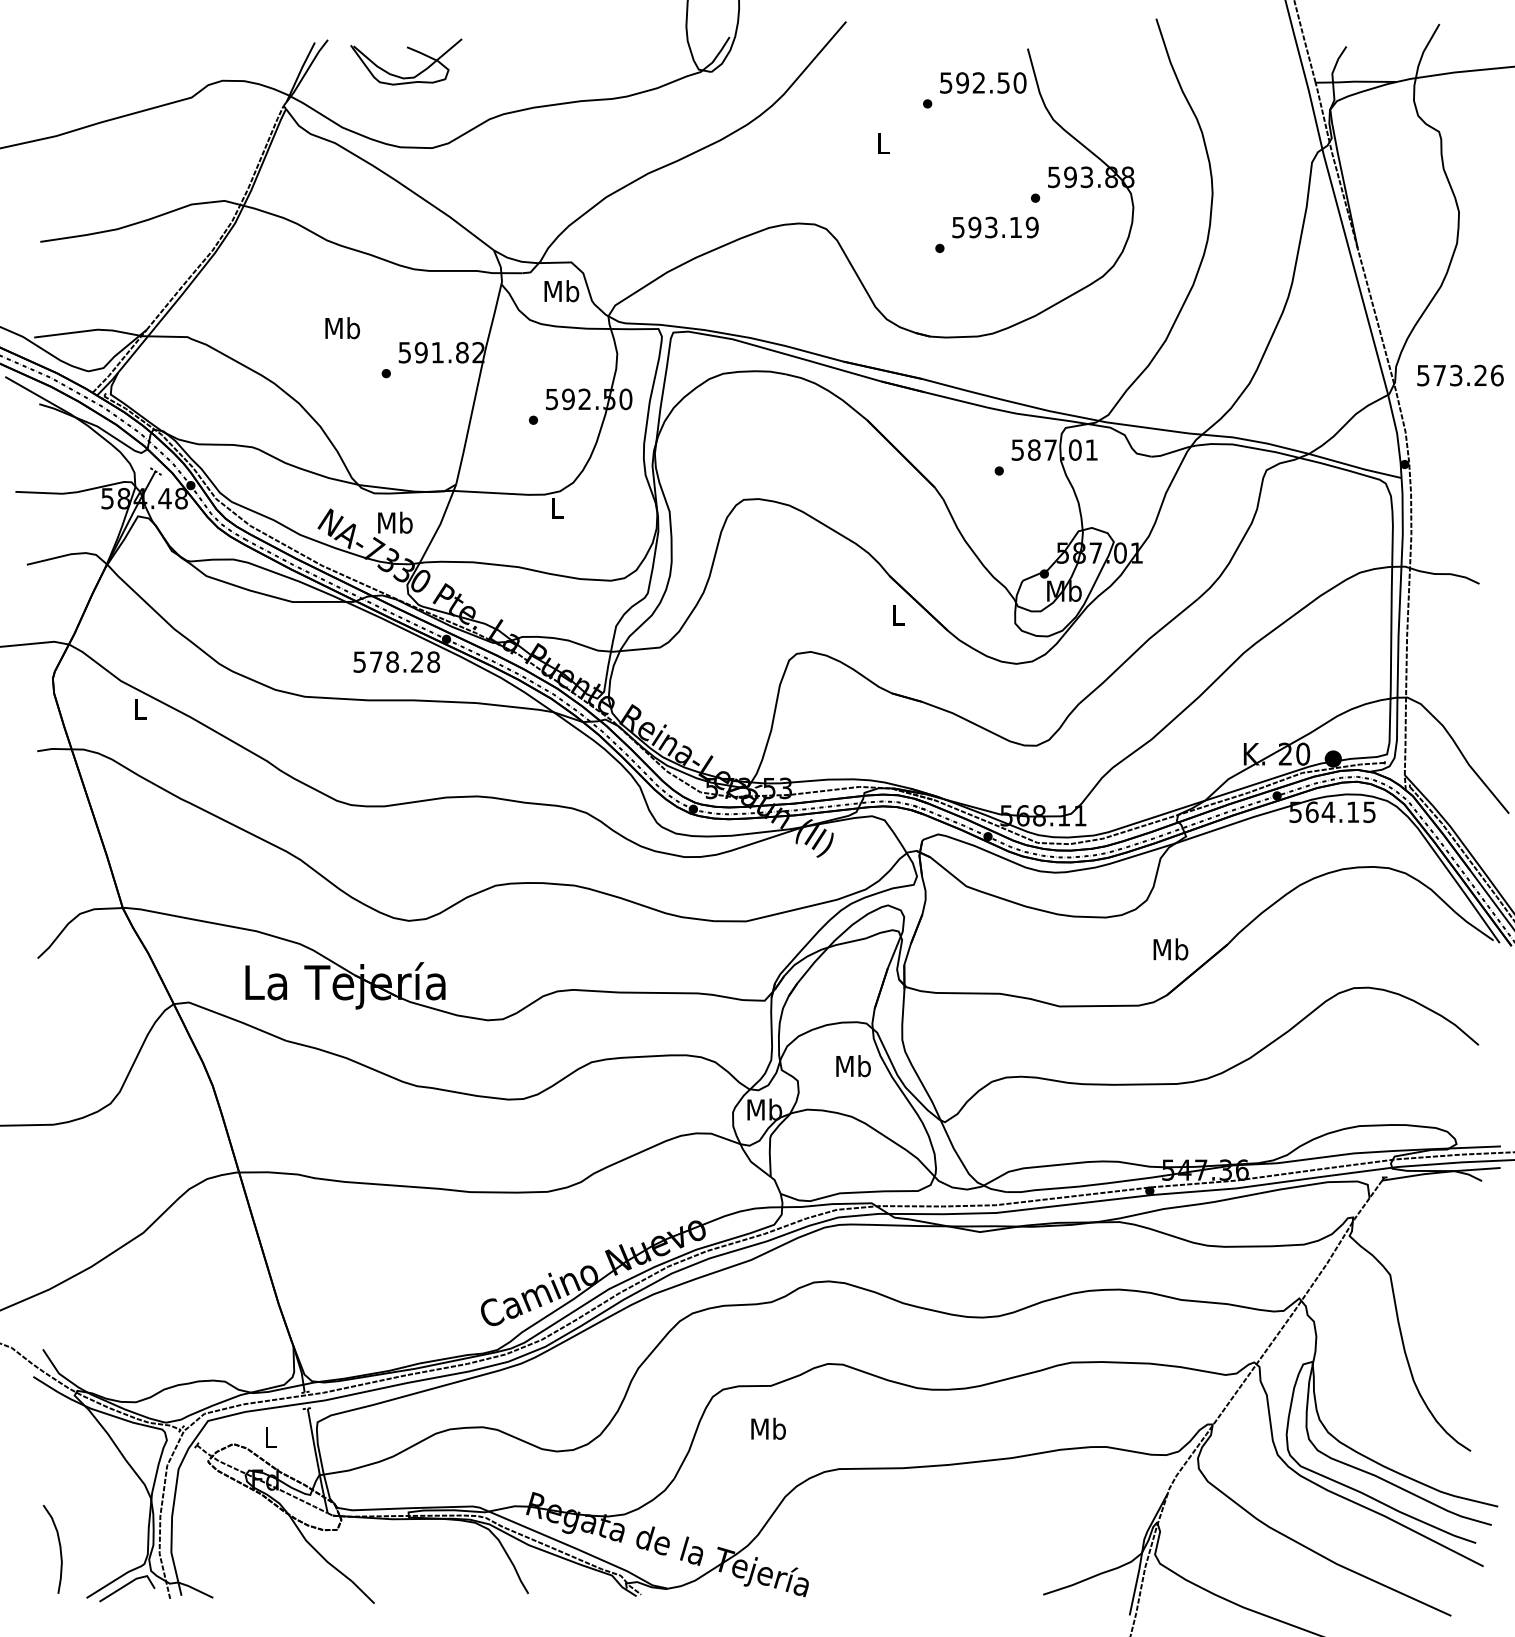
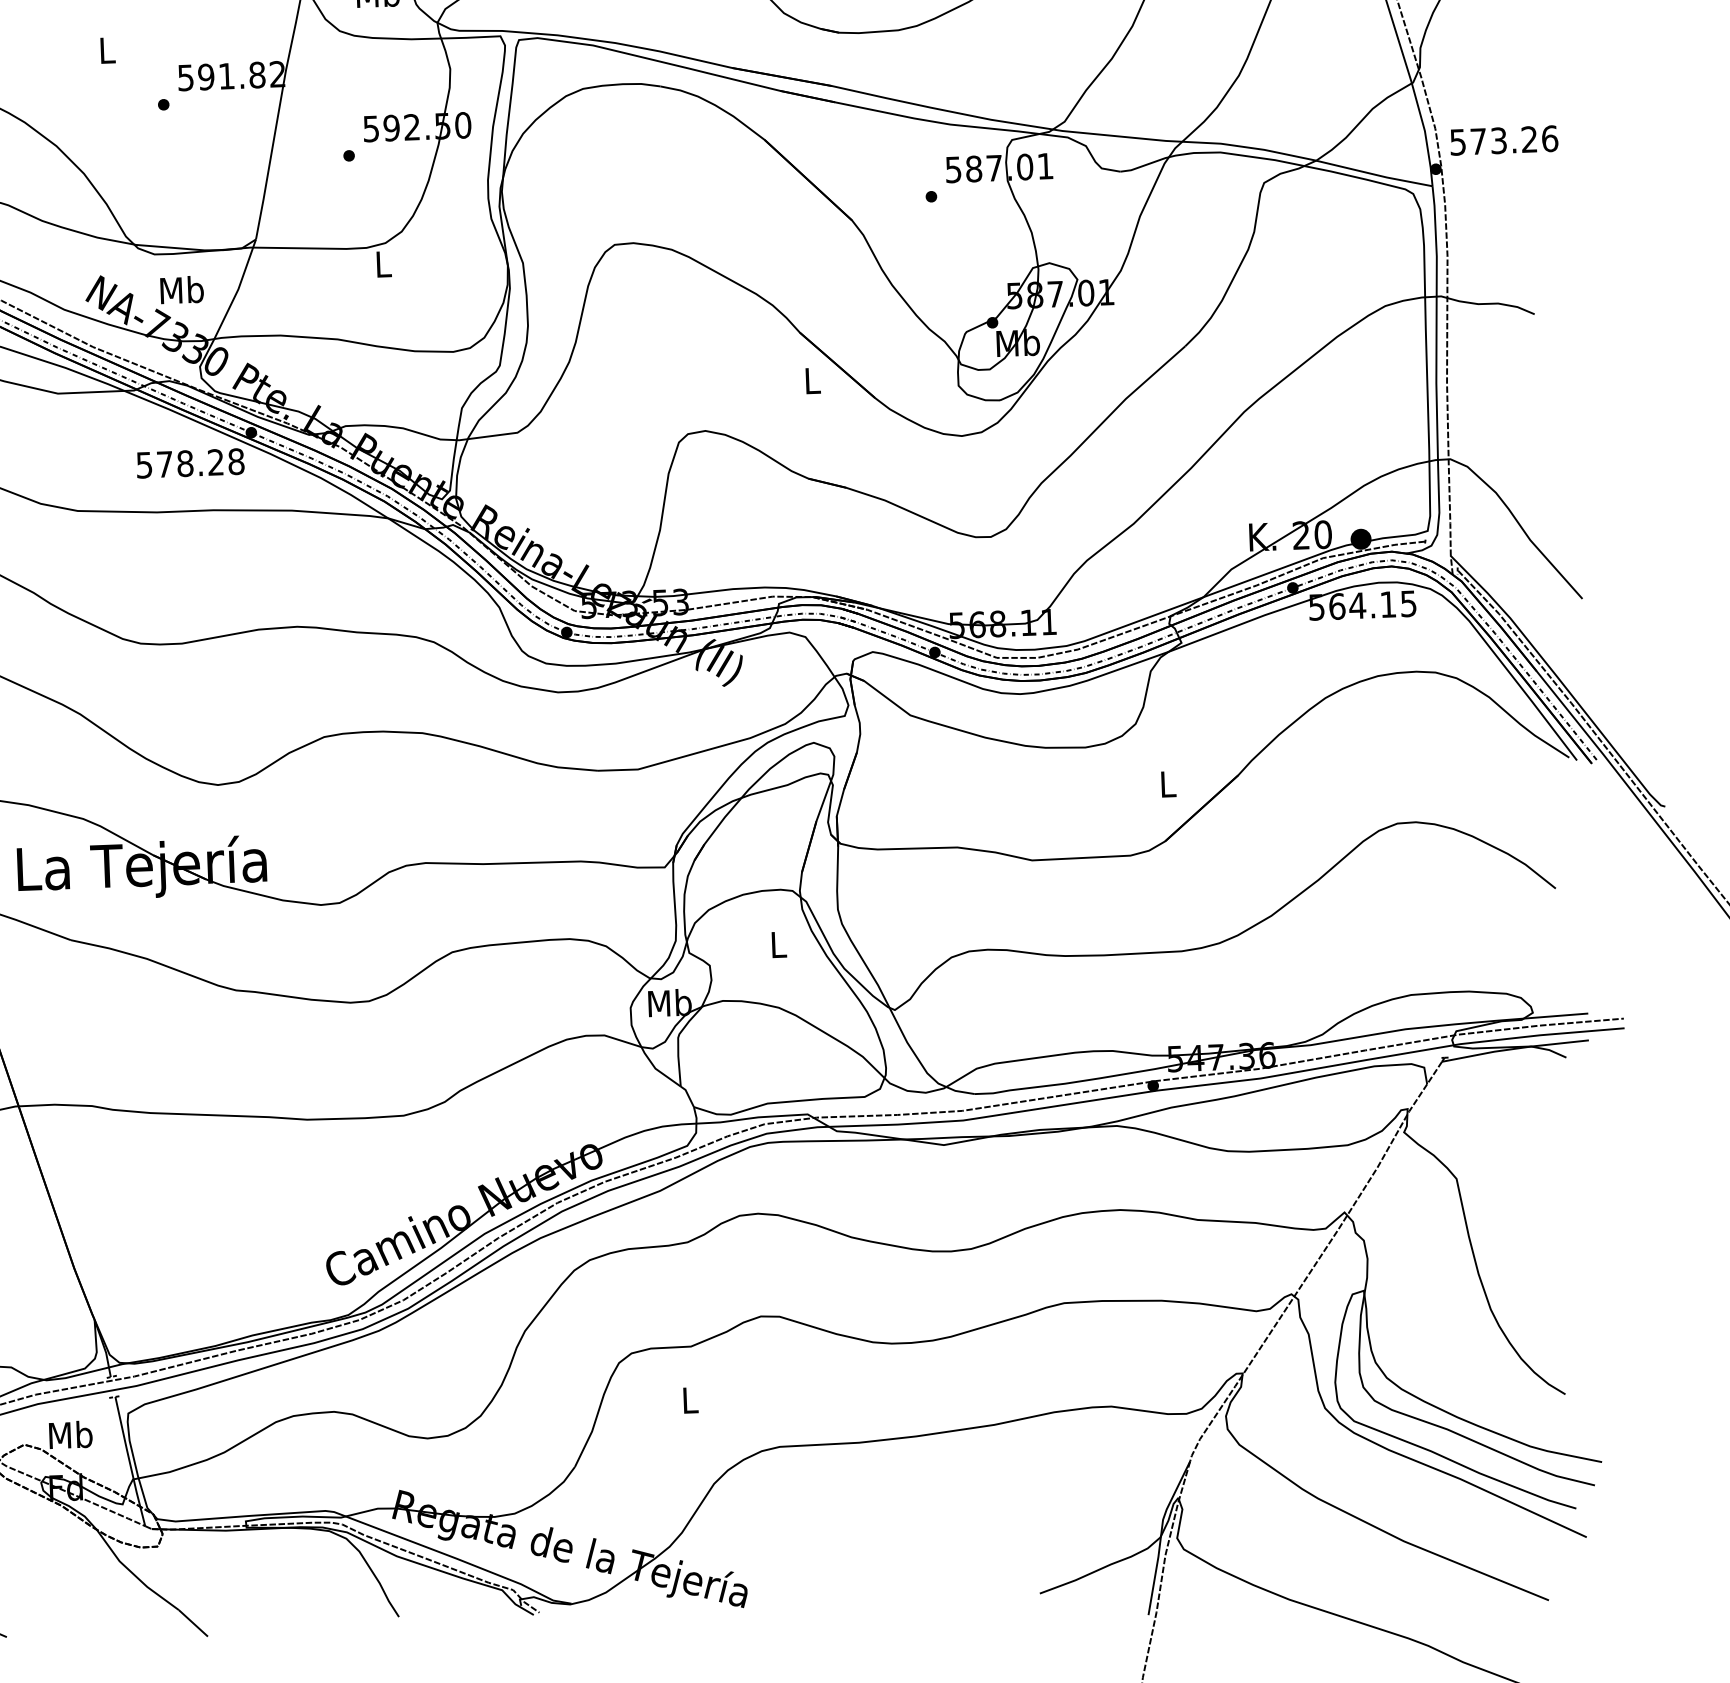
text: (342, 328) -> (106, 50), Mb -> L
text: (1460, 375) -> (1504, 140), moved
text: (1170, 949) -> (1167, 784), Mb -> L
text: (853, 1066) -> (778, 945), Mb -> L
text: (768, 1428) -> (689, 1399), Mb -> L
text: (270, 1437) -> (70, 1434), L -> Mb

